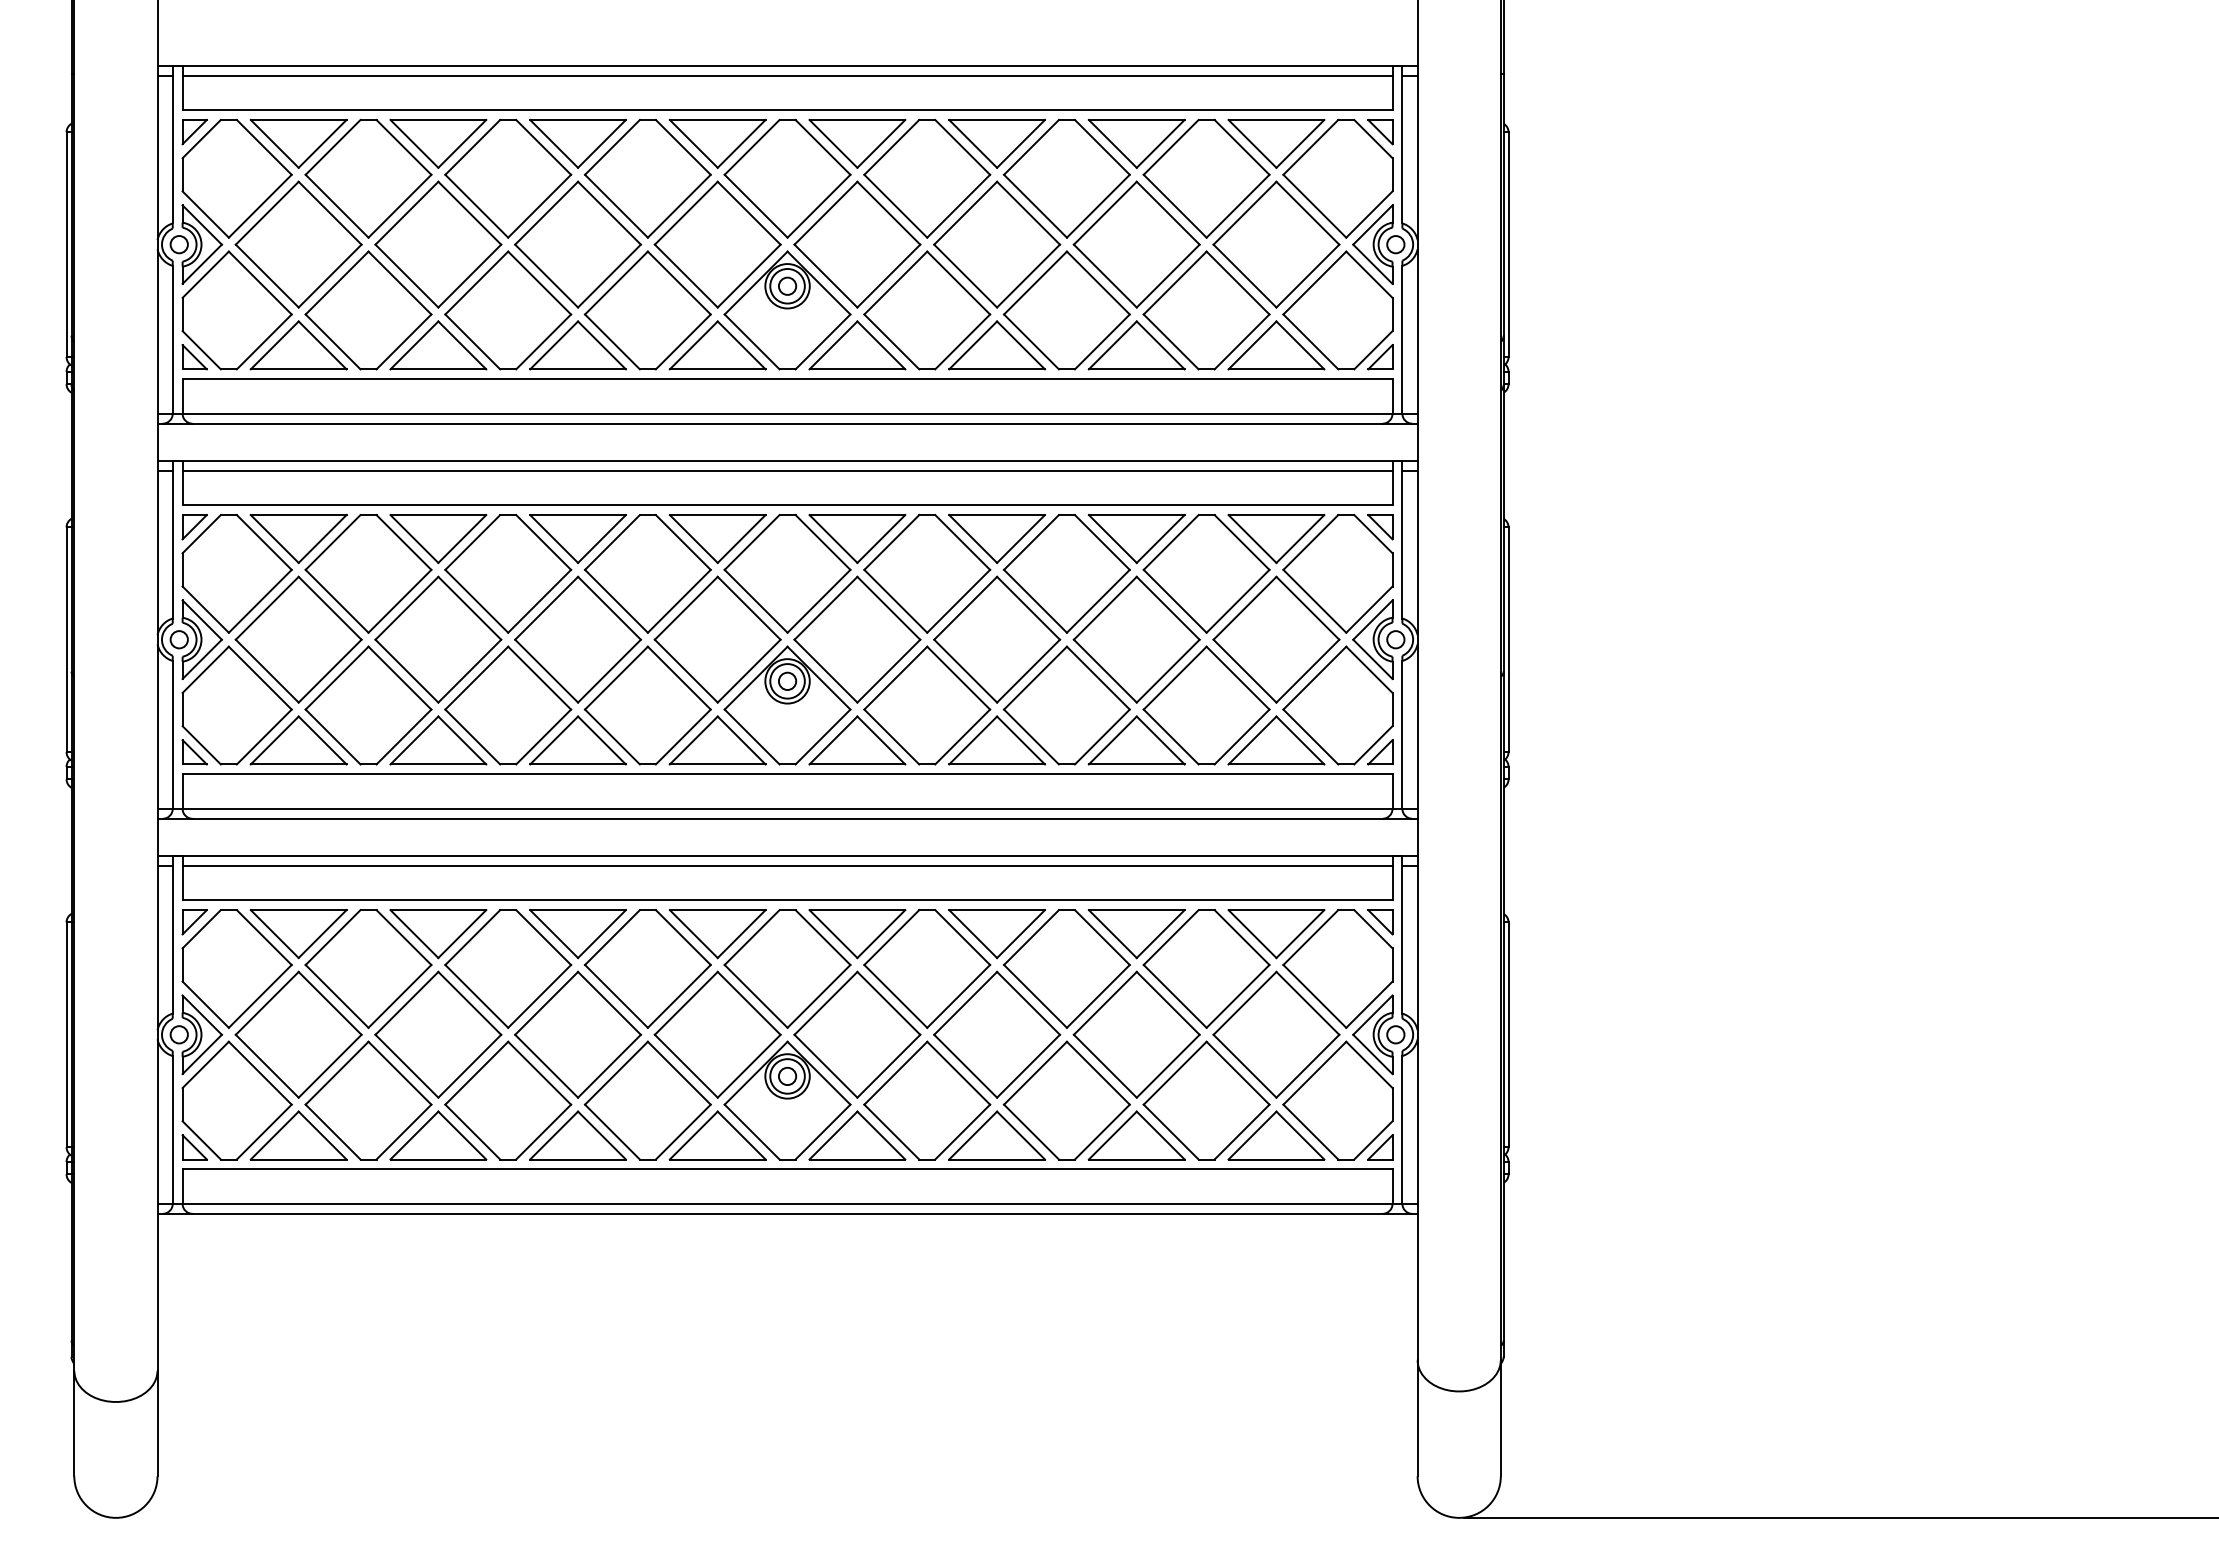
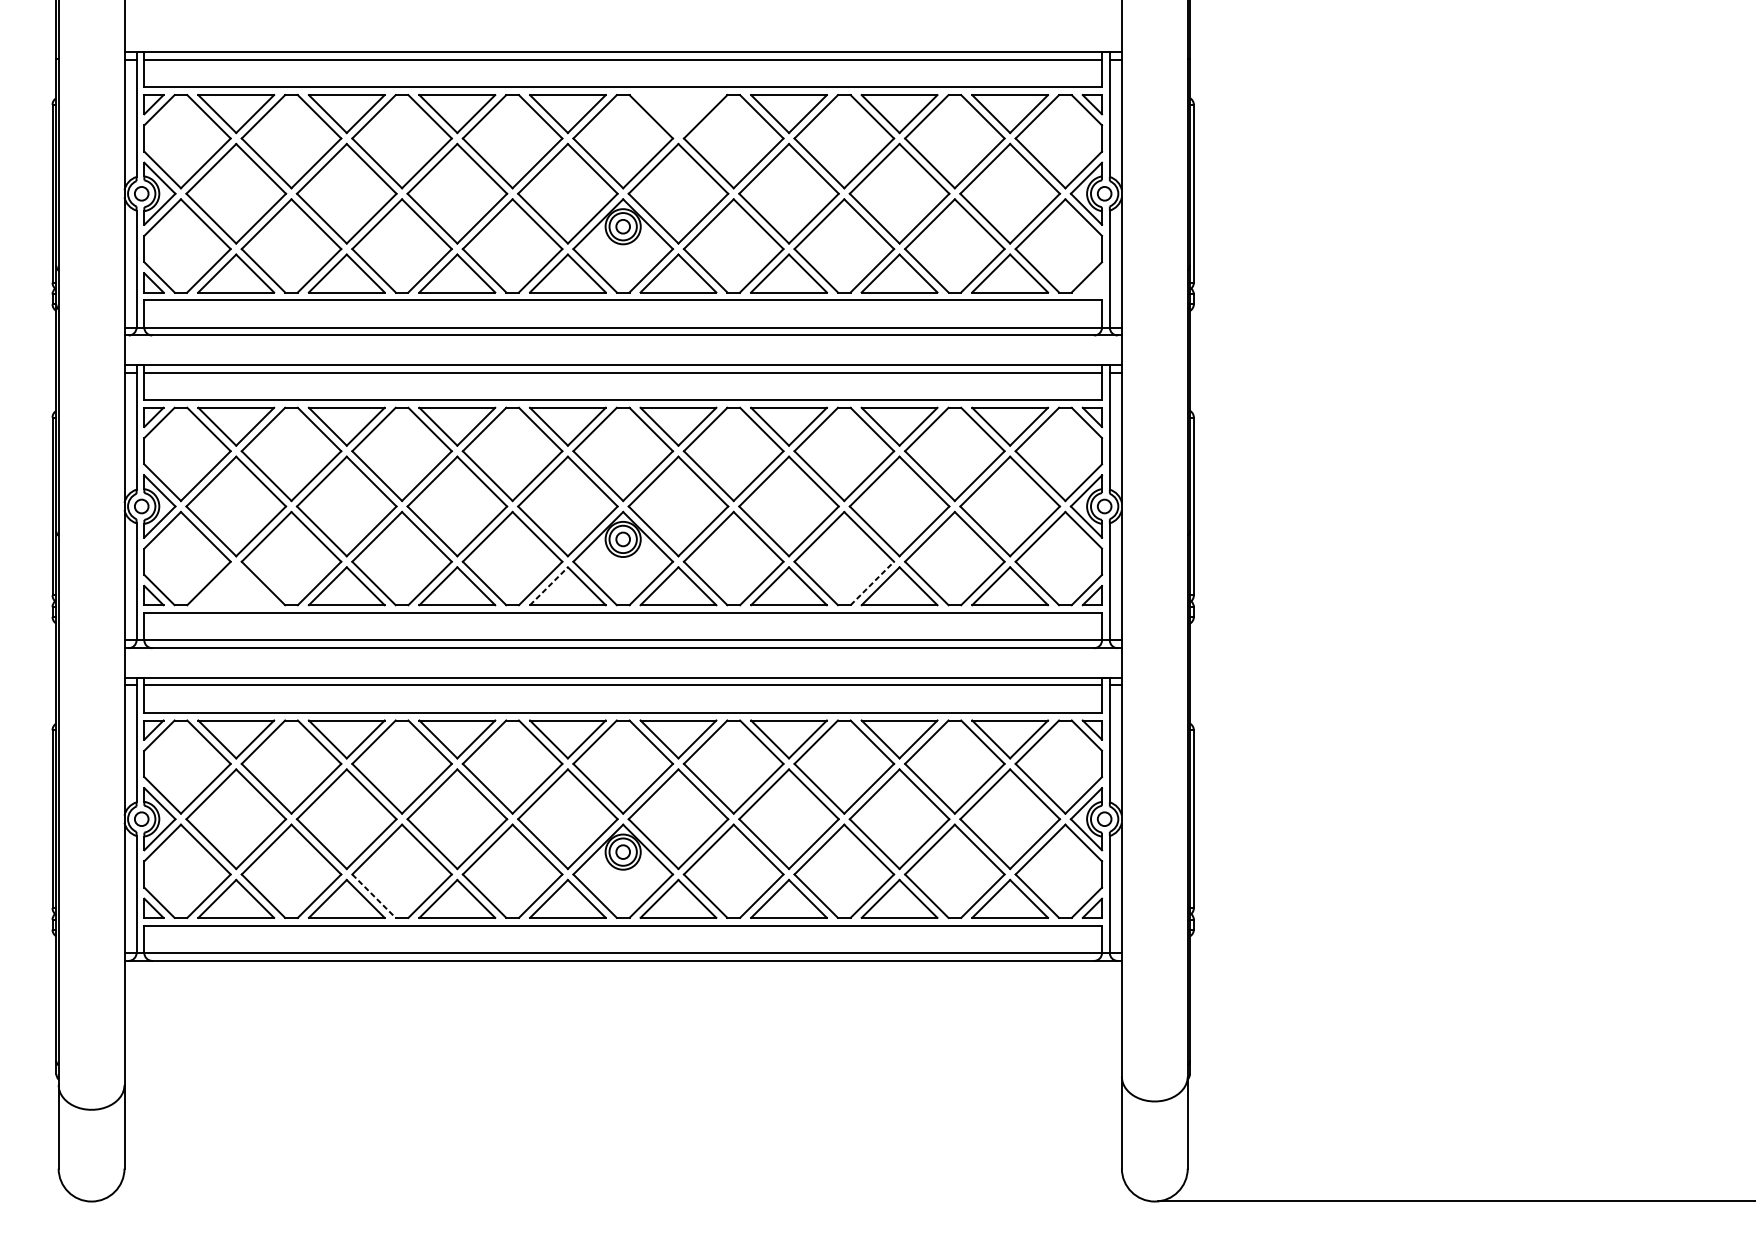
part: (857, 143) -> (678, 113), removed
part: (1380, 357) -> (1092, 283), removed
line: (1102, 737) -> (872, 583), solid -> dashed
part: (298, 740) -> (236, 586), removed
line: (693, 740) -> (548, 586), solid -> dashed
line: (472, 1132) -> (373, 896), solid -> dashed

